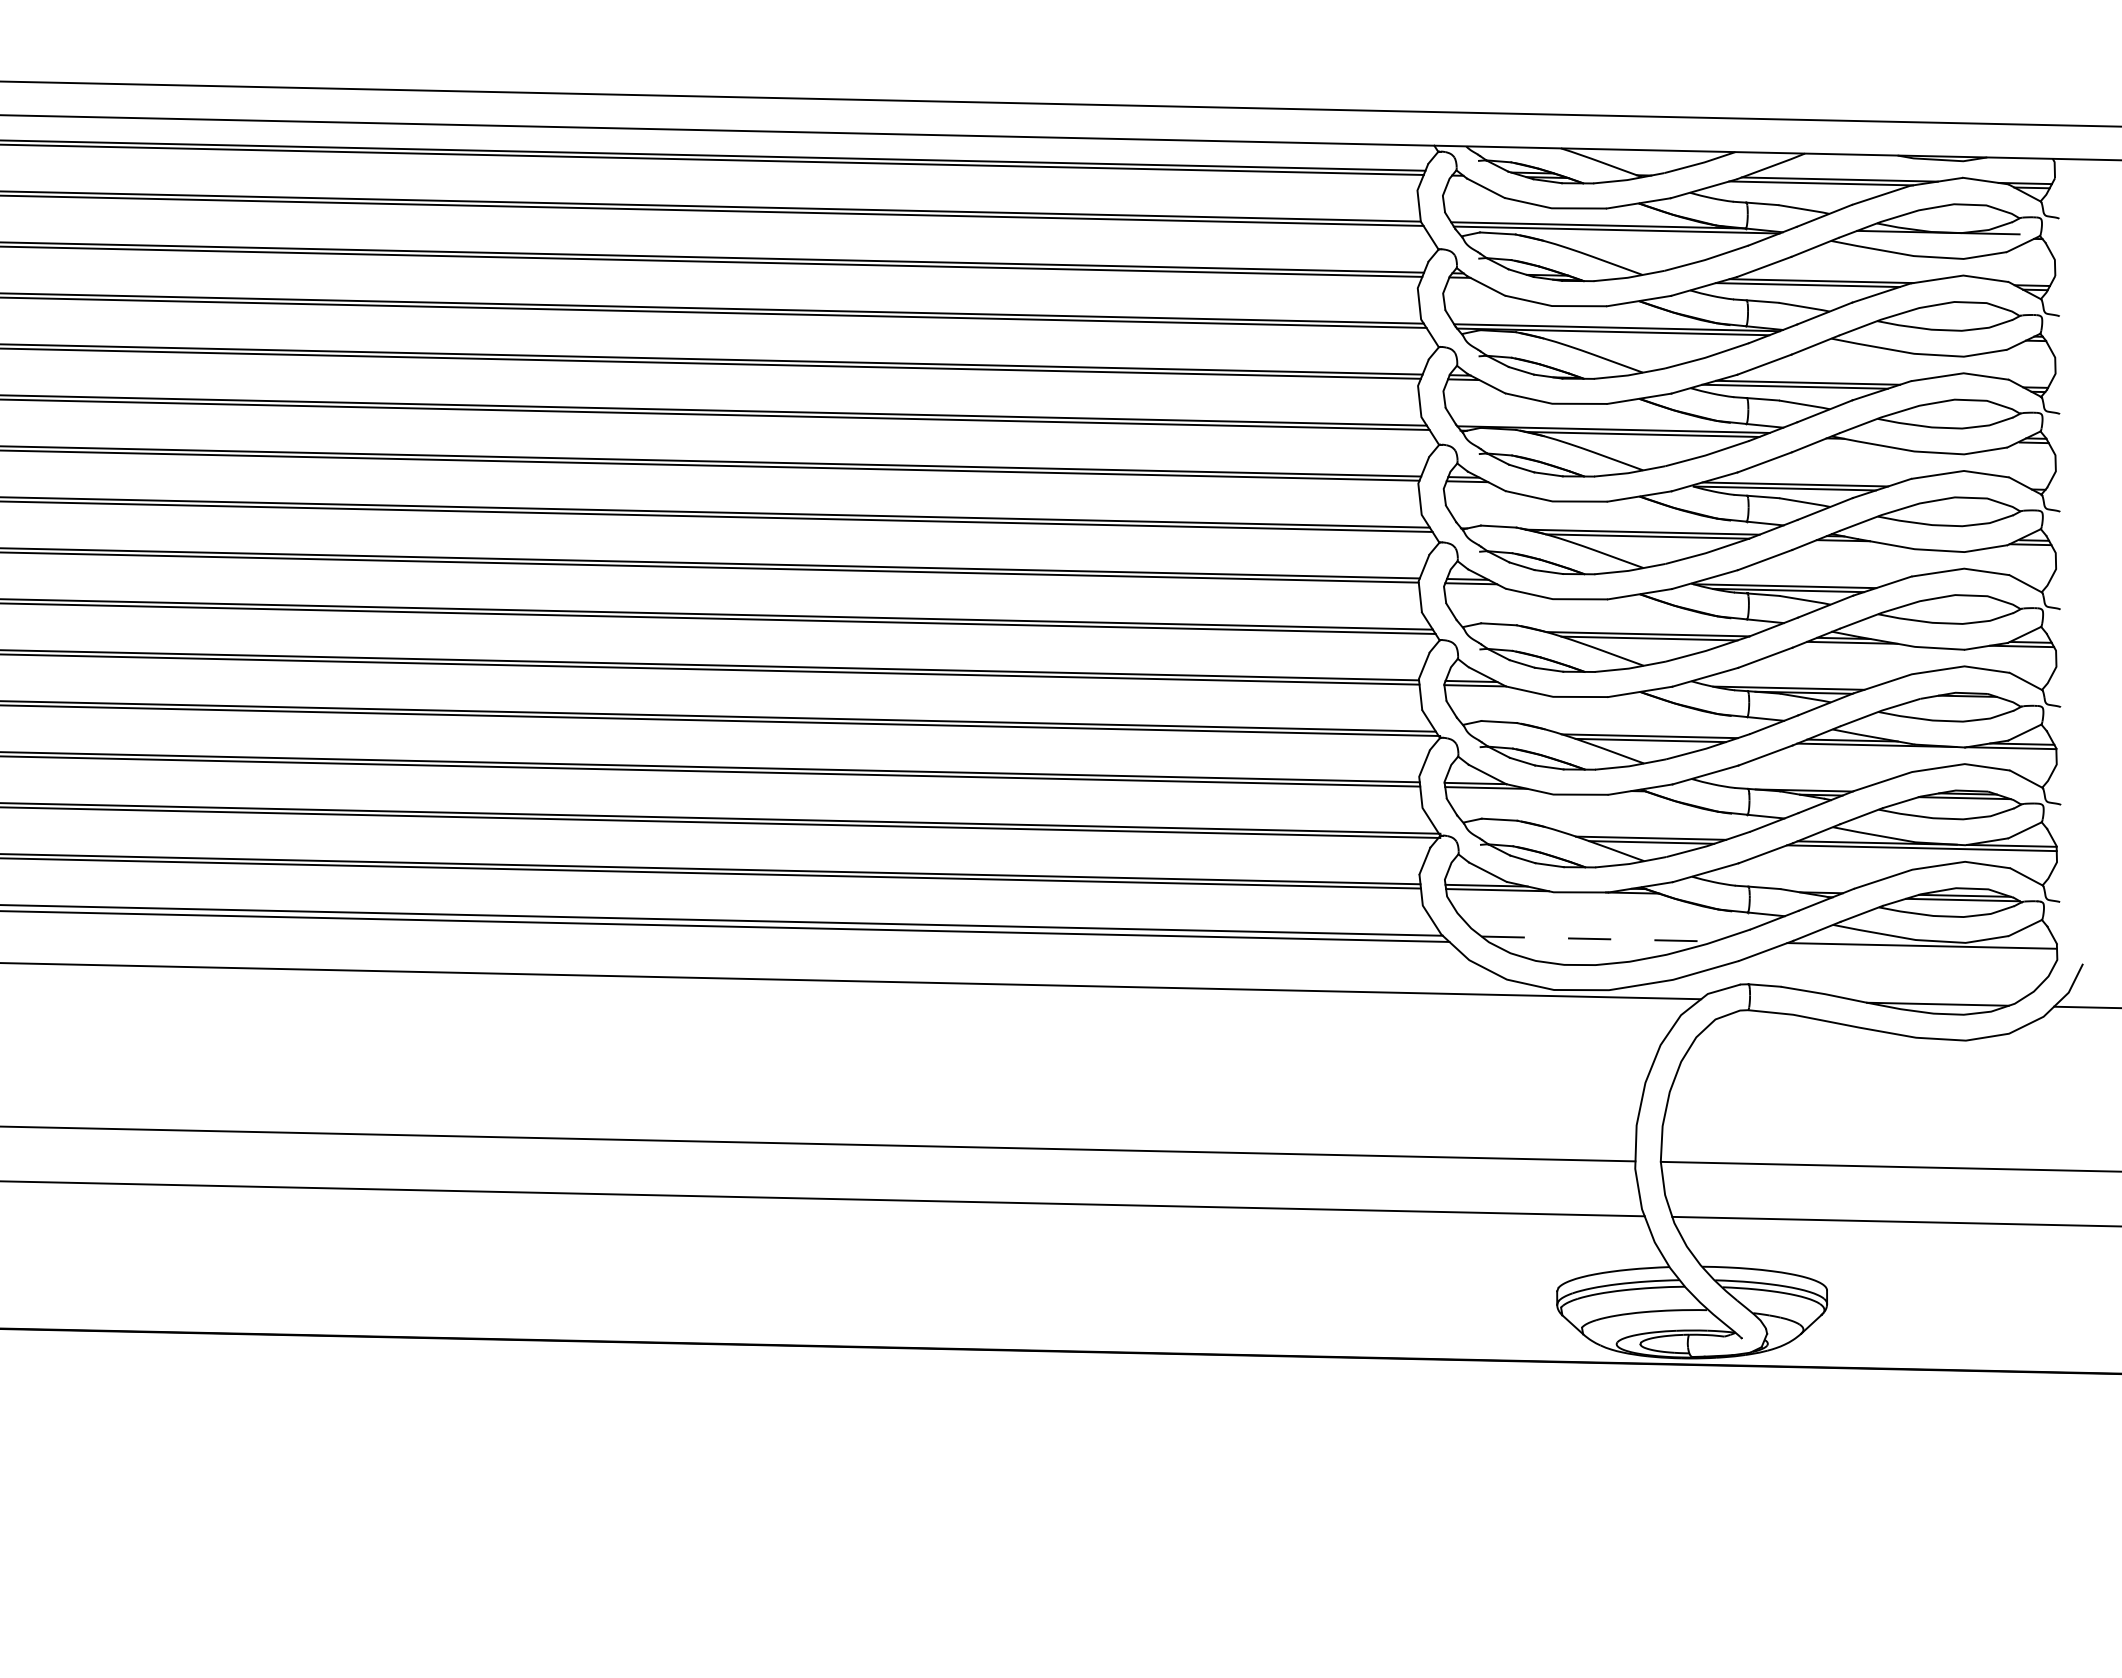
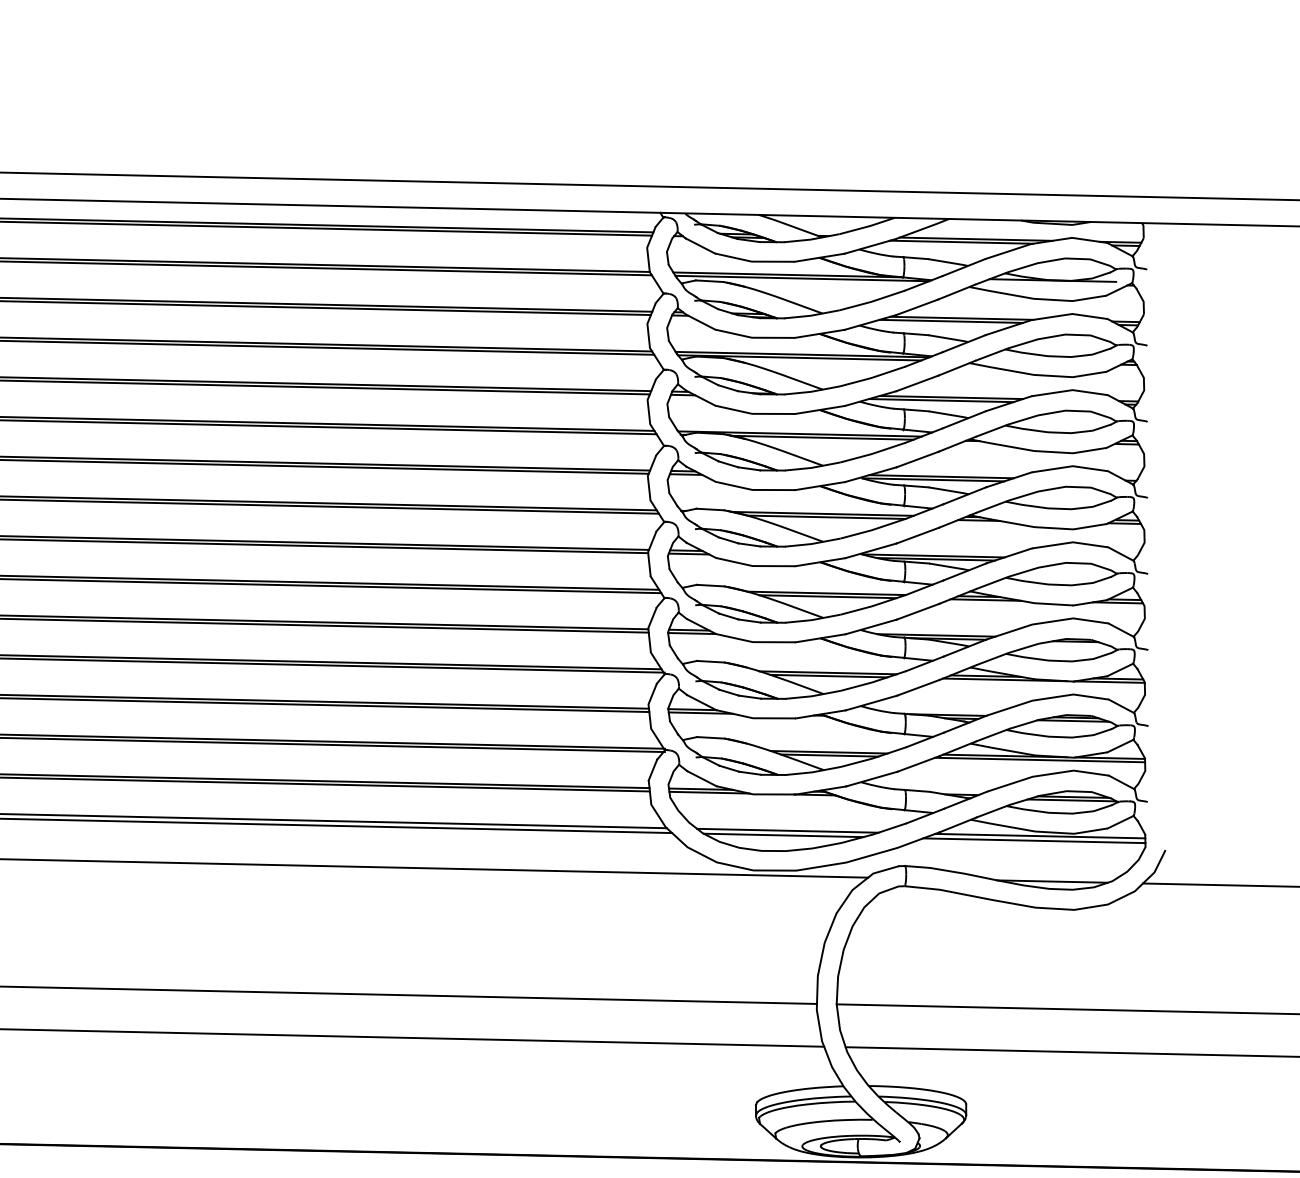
line: (1598, 939) -> (788, 831), dashed -> solid
line: (1592, 944) -> (783, 835), added
line: (1914, 951) -> (1034, 840), added

